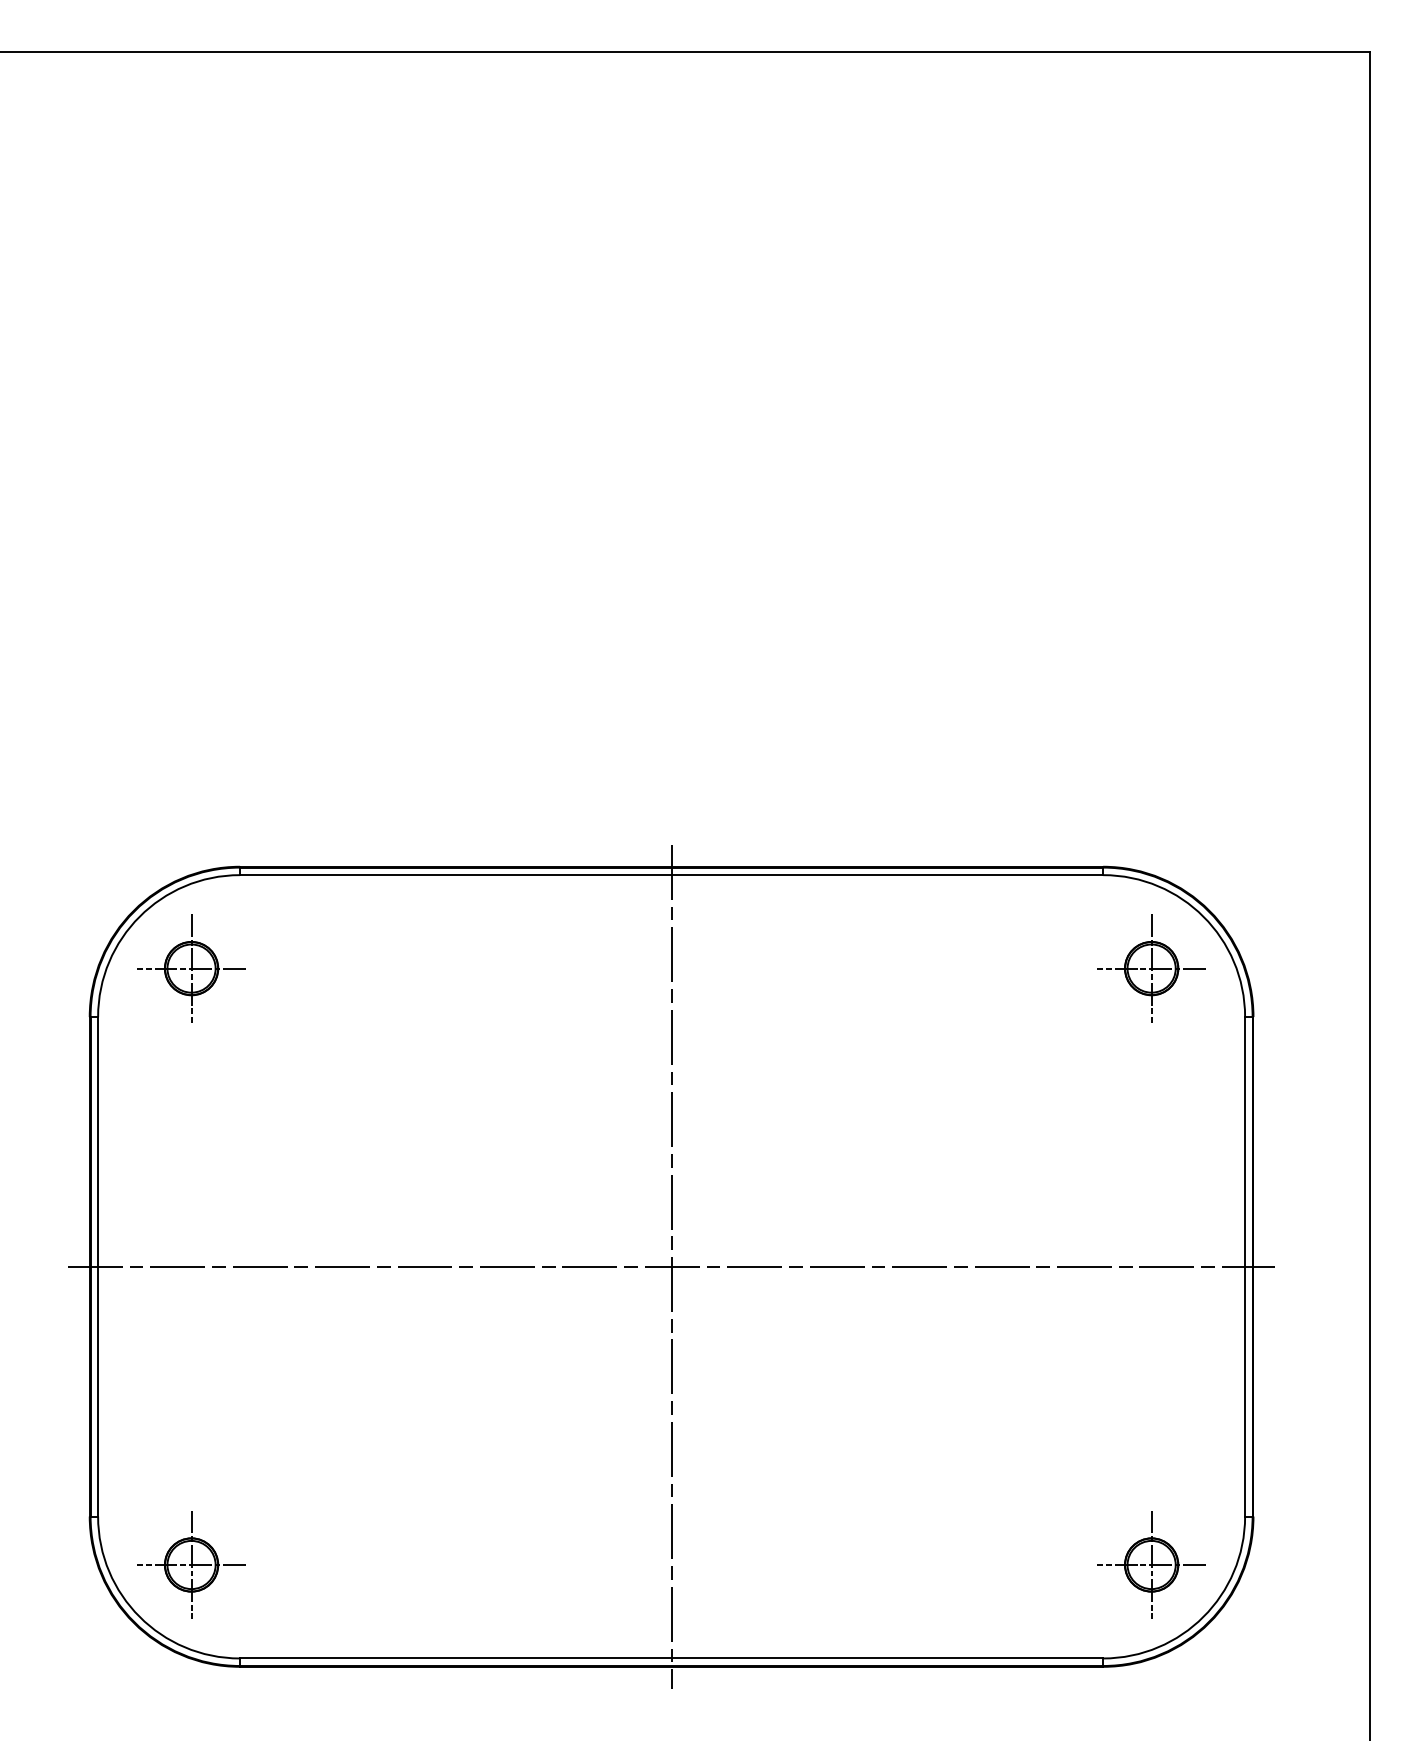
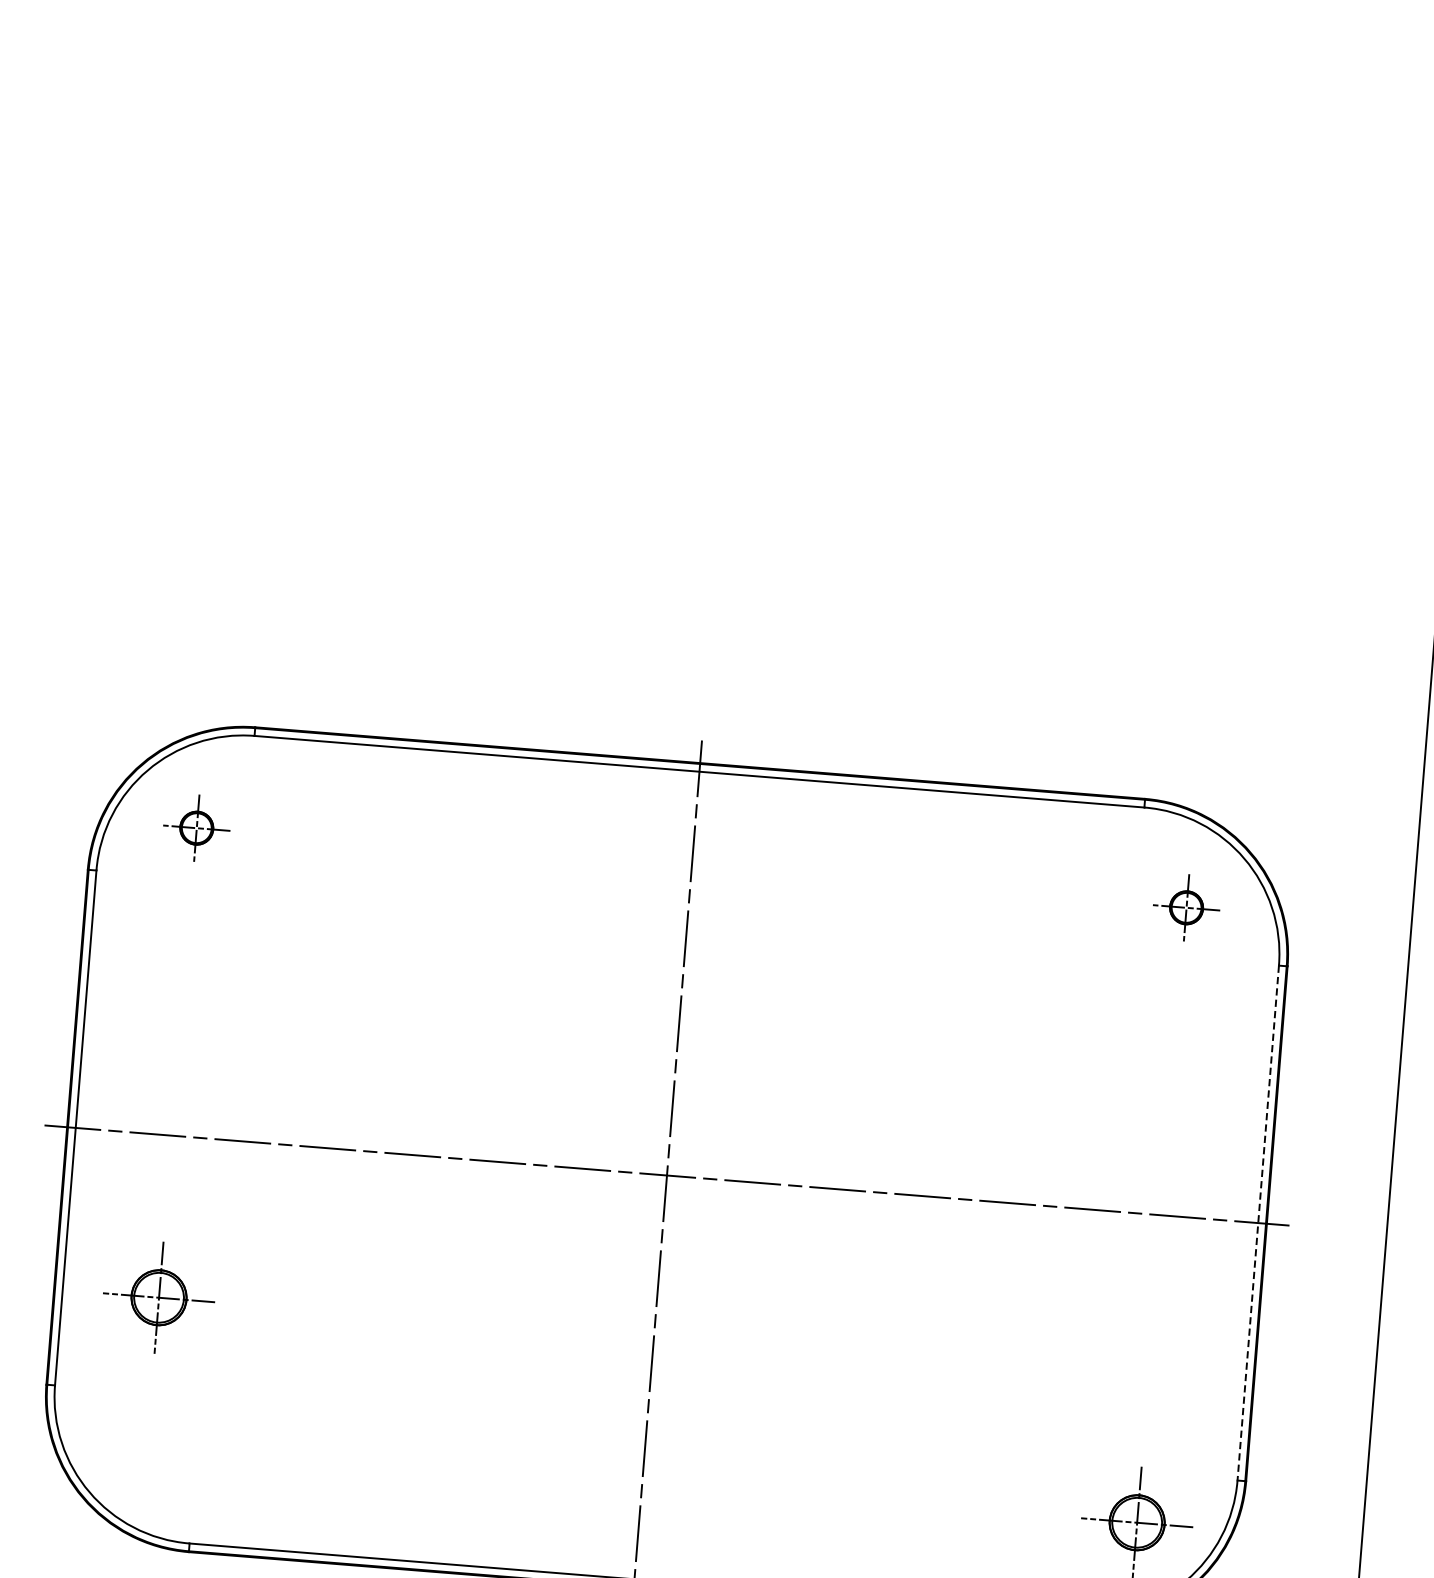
part: (191, 968) -> (196, 828), size x0.6
part: (1151, 968) -> (1186, 907), size x0.6
line: (1245, 1266) -> (1258, 1222), solid -> dashed
part: (191, 1564) -> (159, 1297), moved

